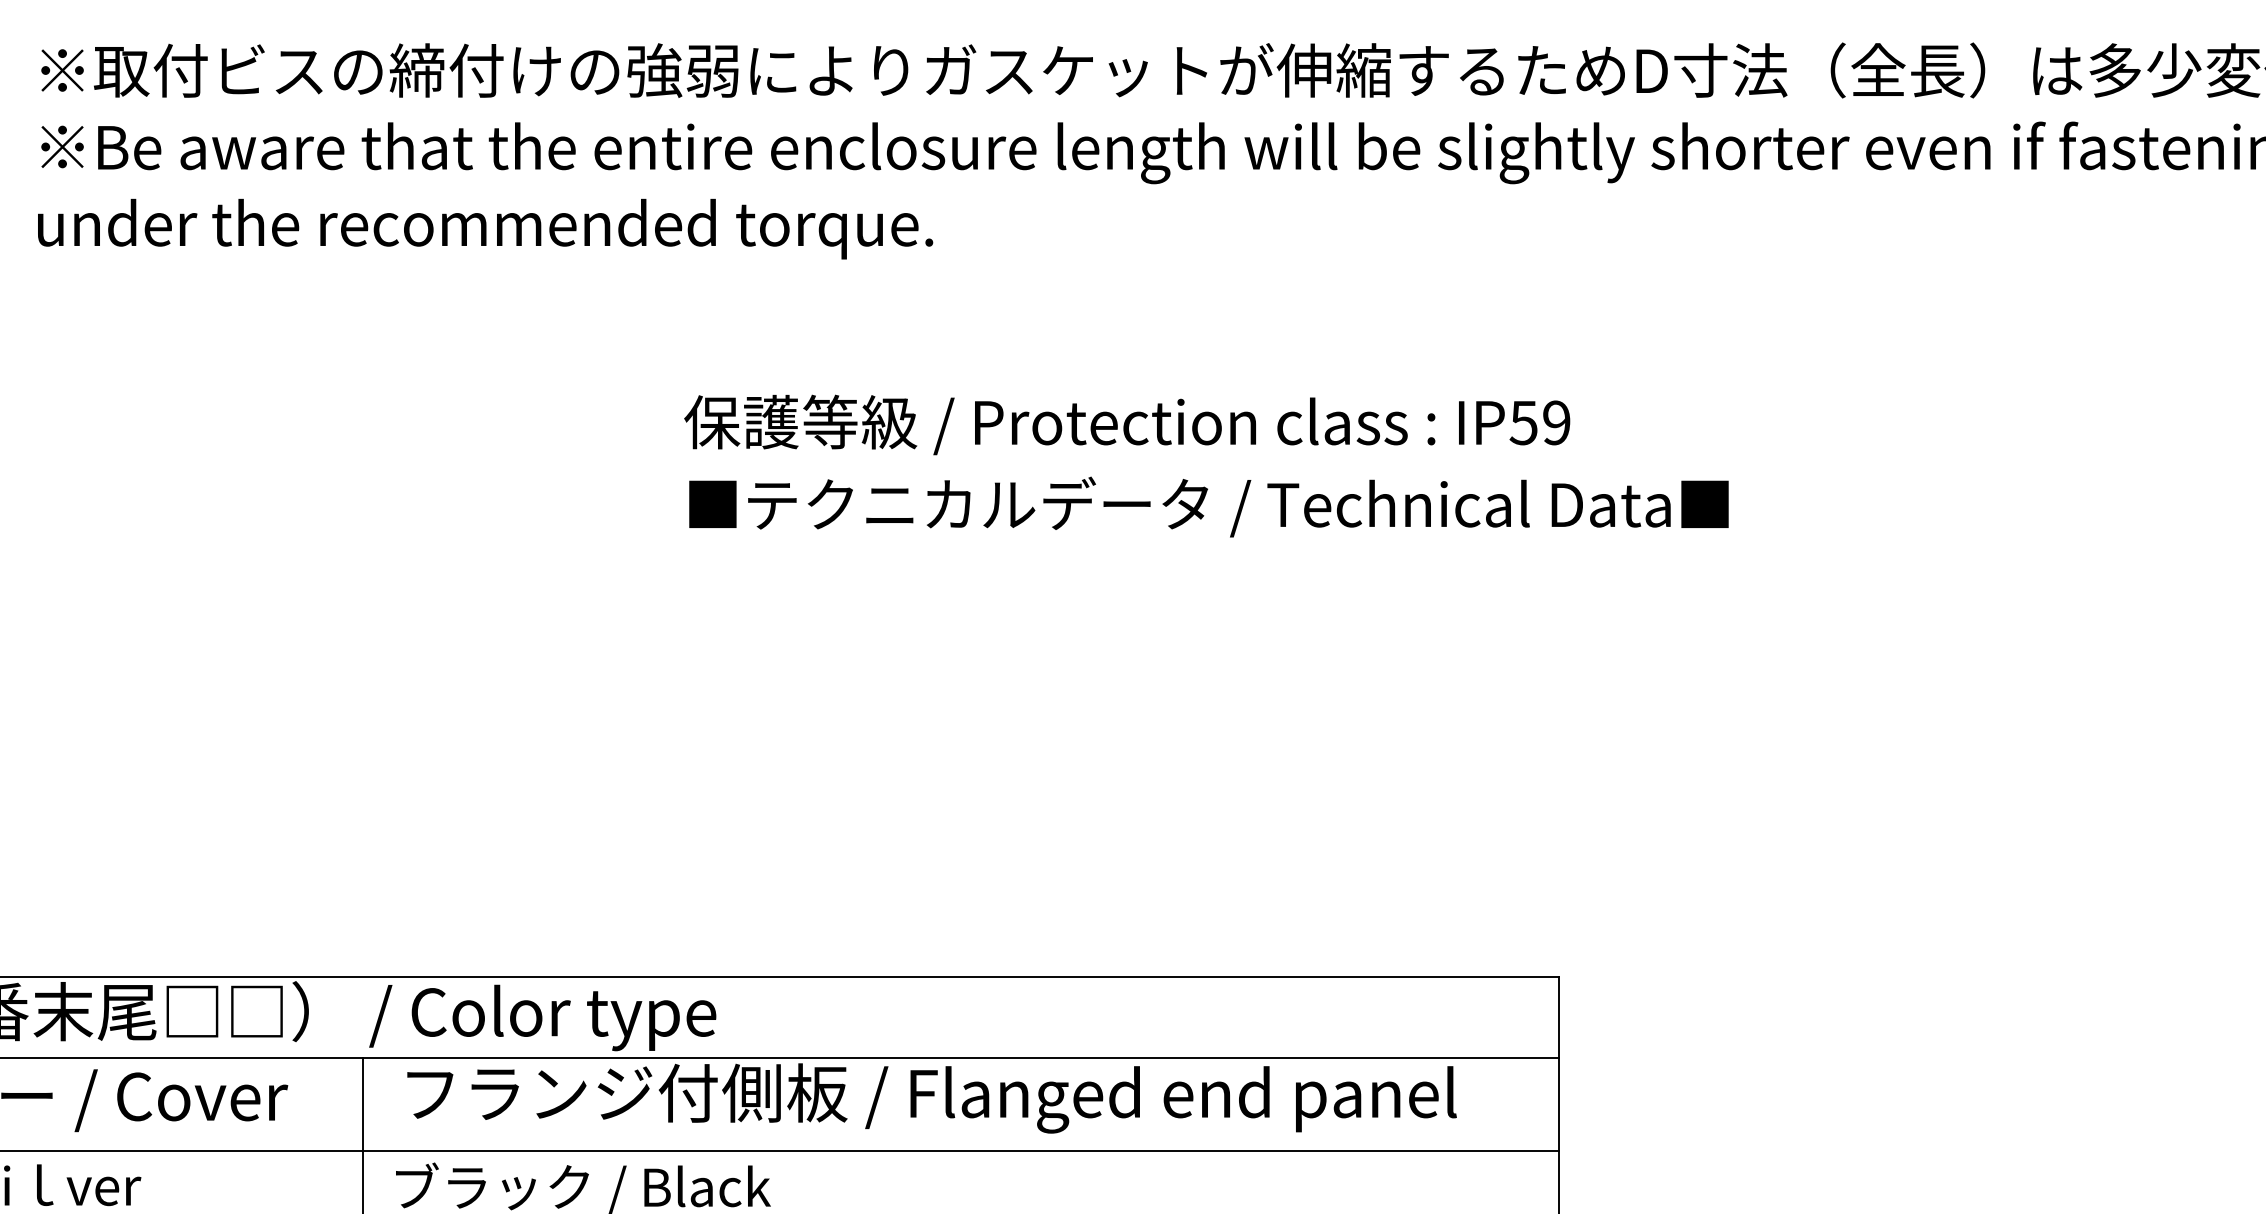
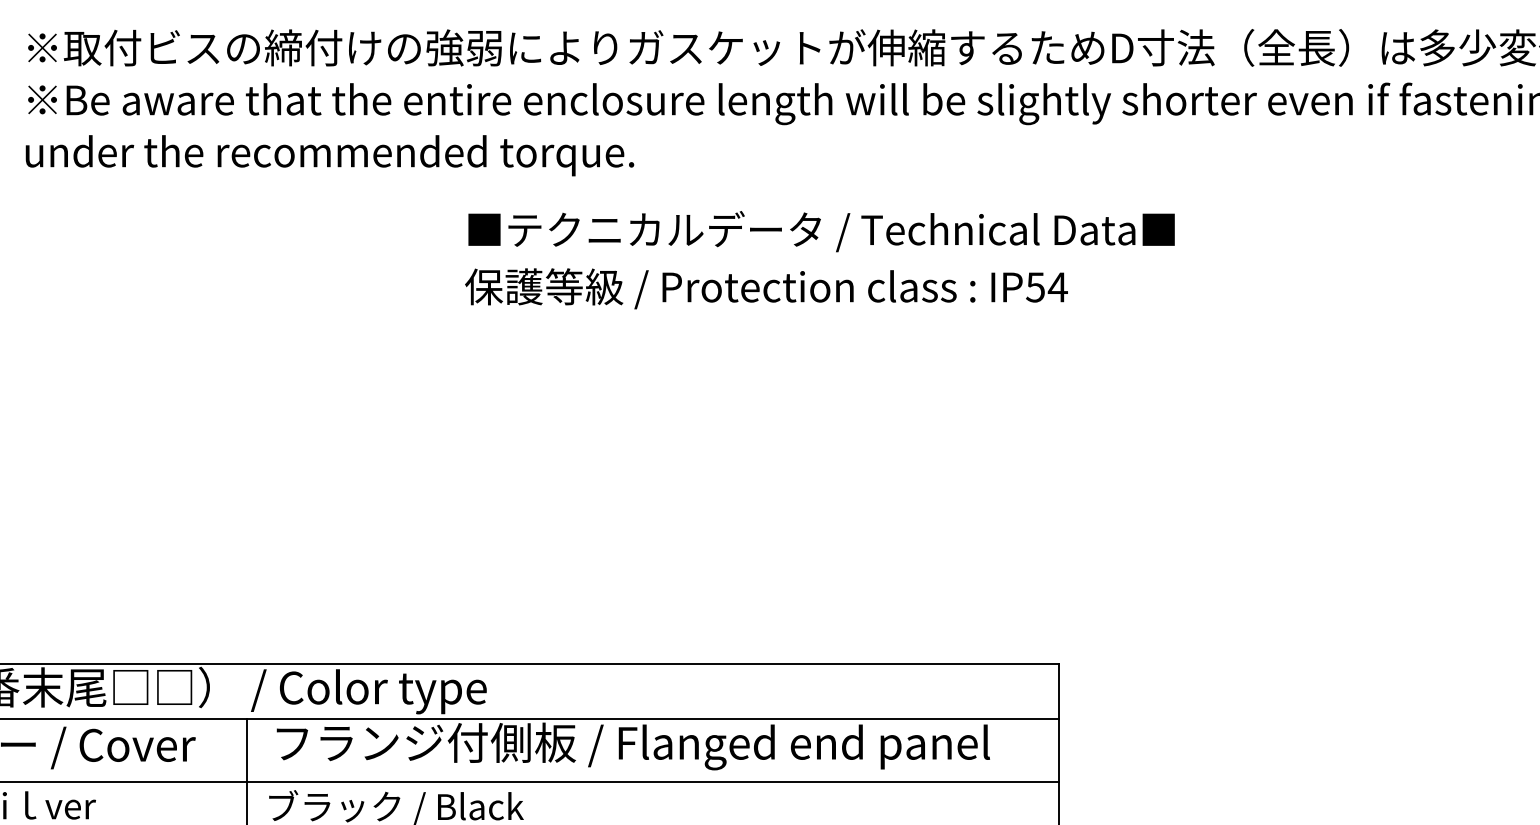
text: (1556, 423) -> (1057, 287), IP59 -> IP54
text: (1208, 506) -> (821, 231), moved

